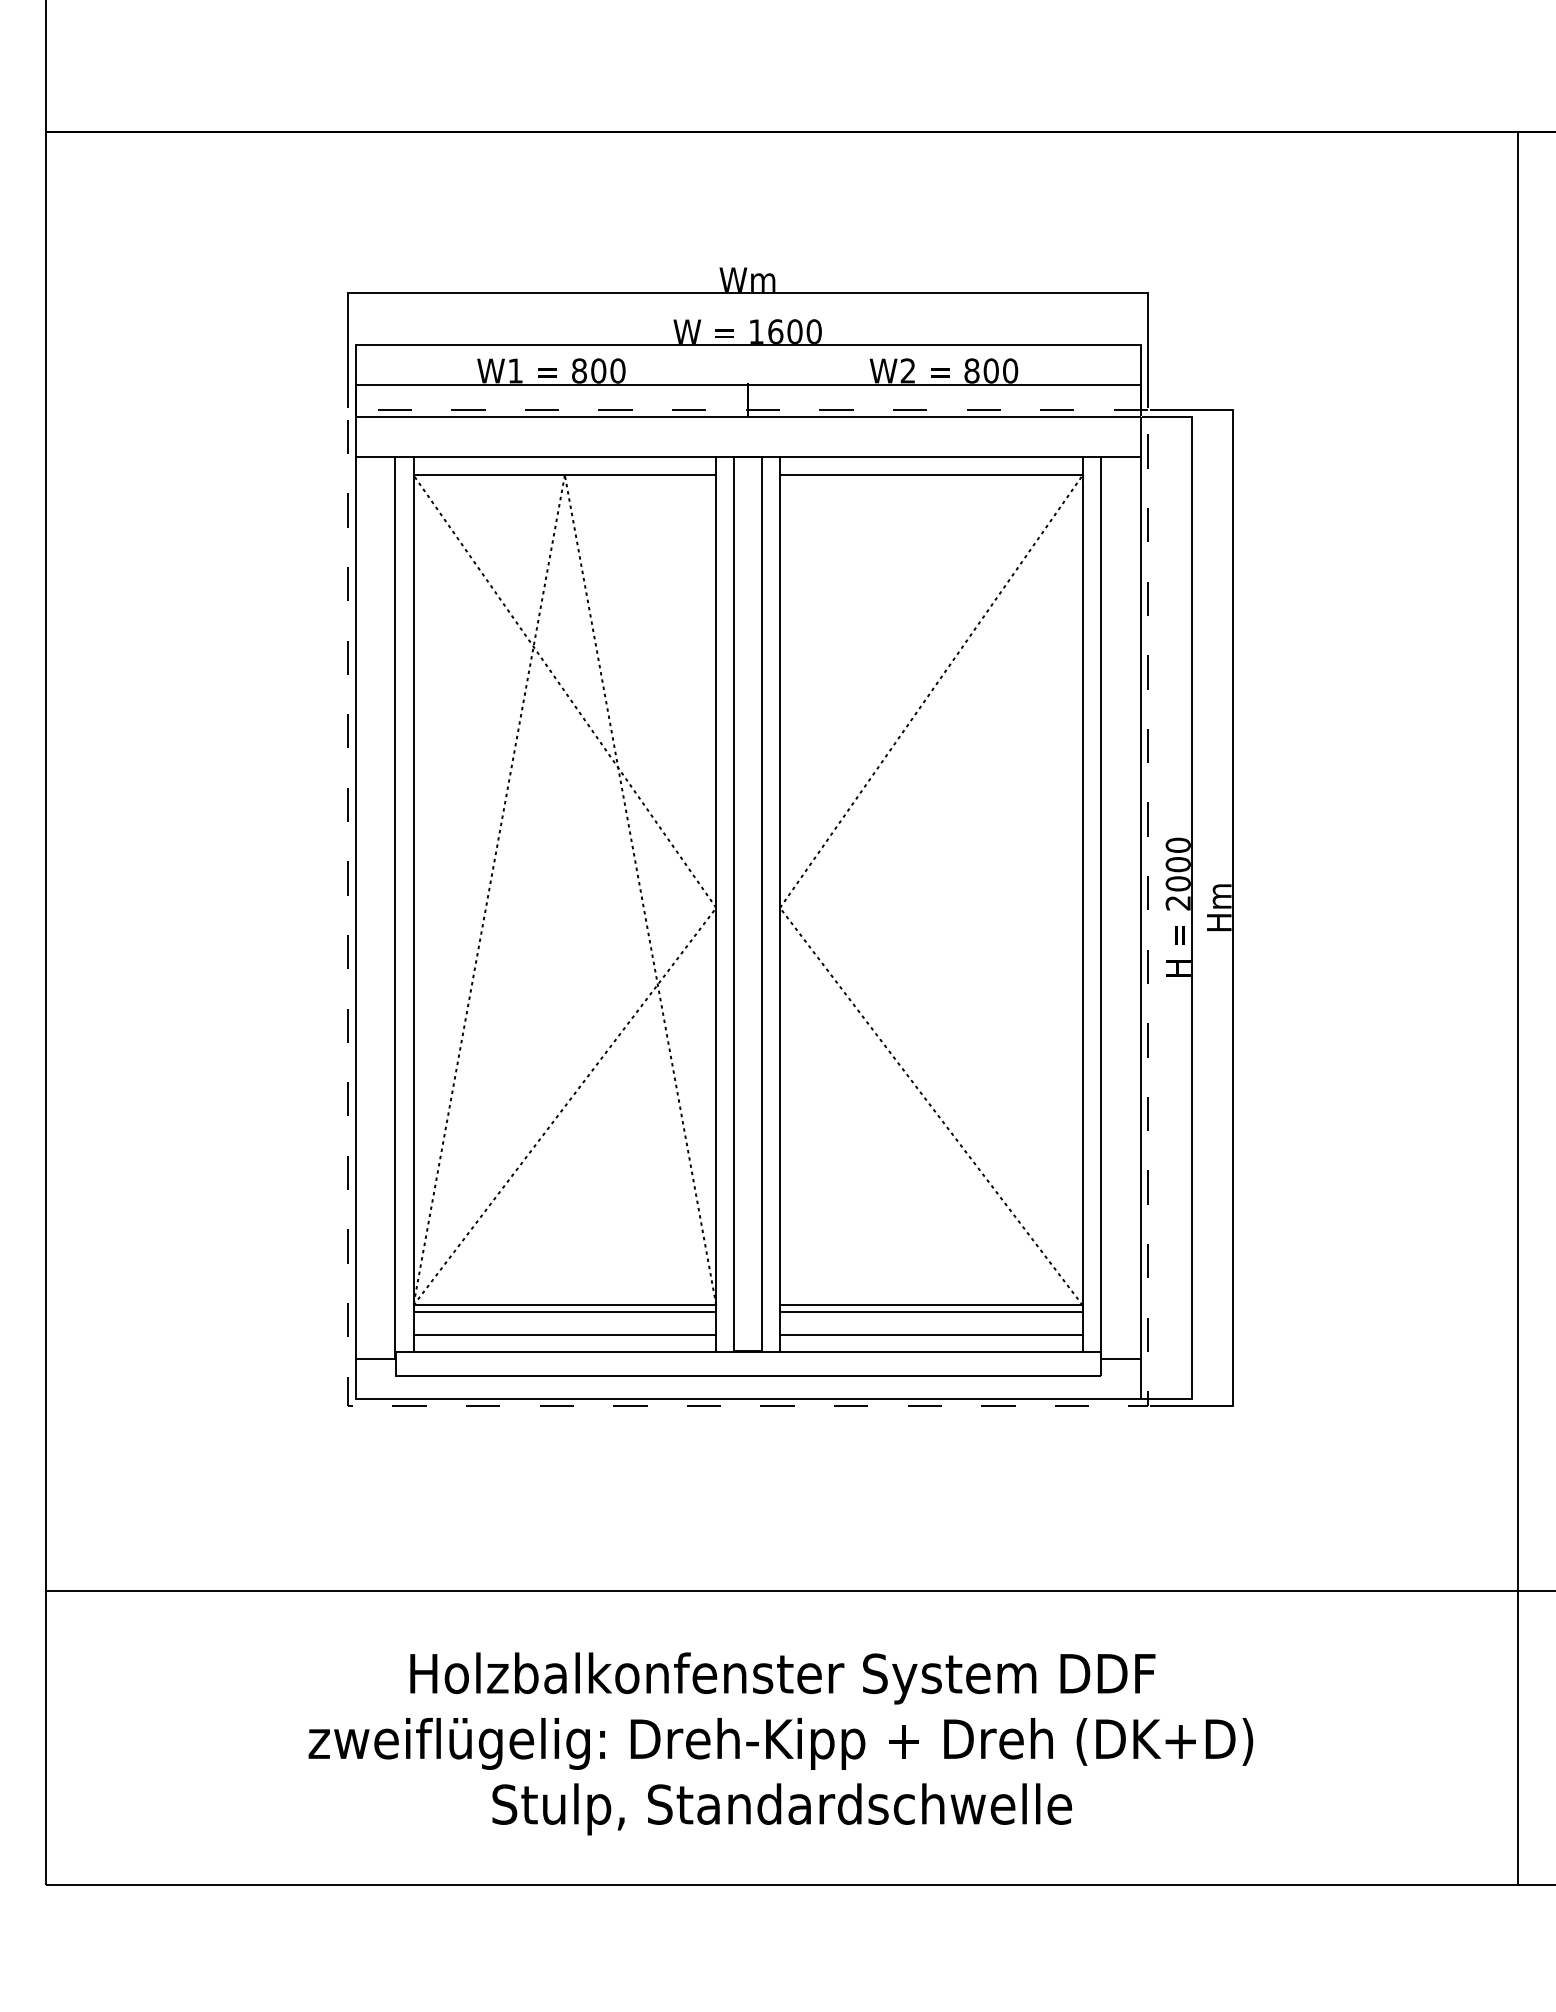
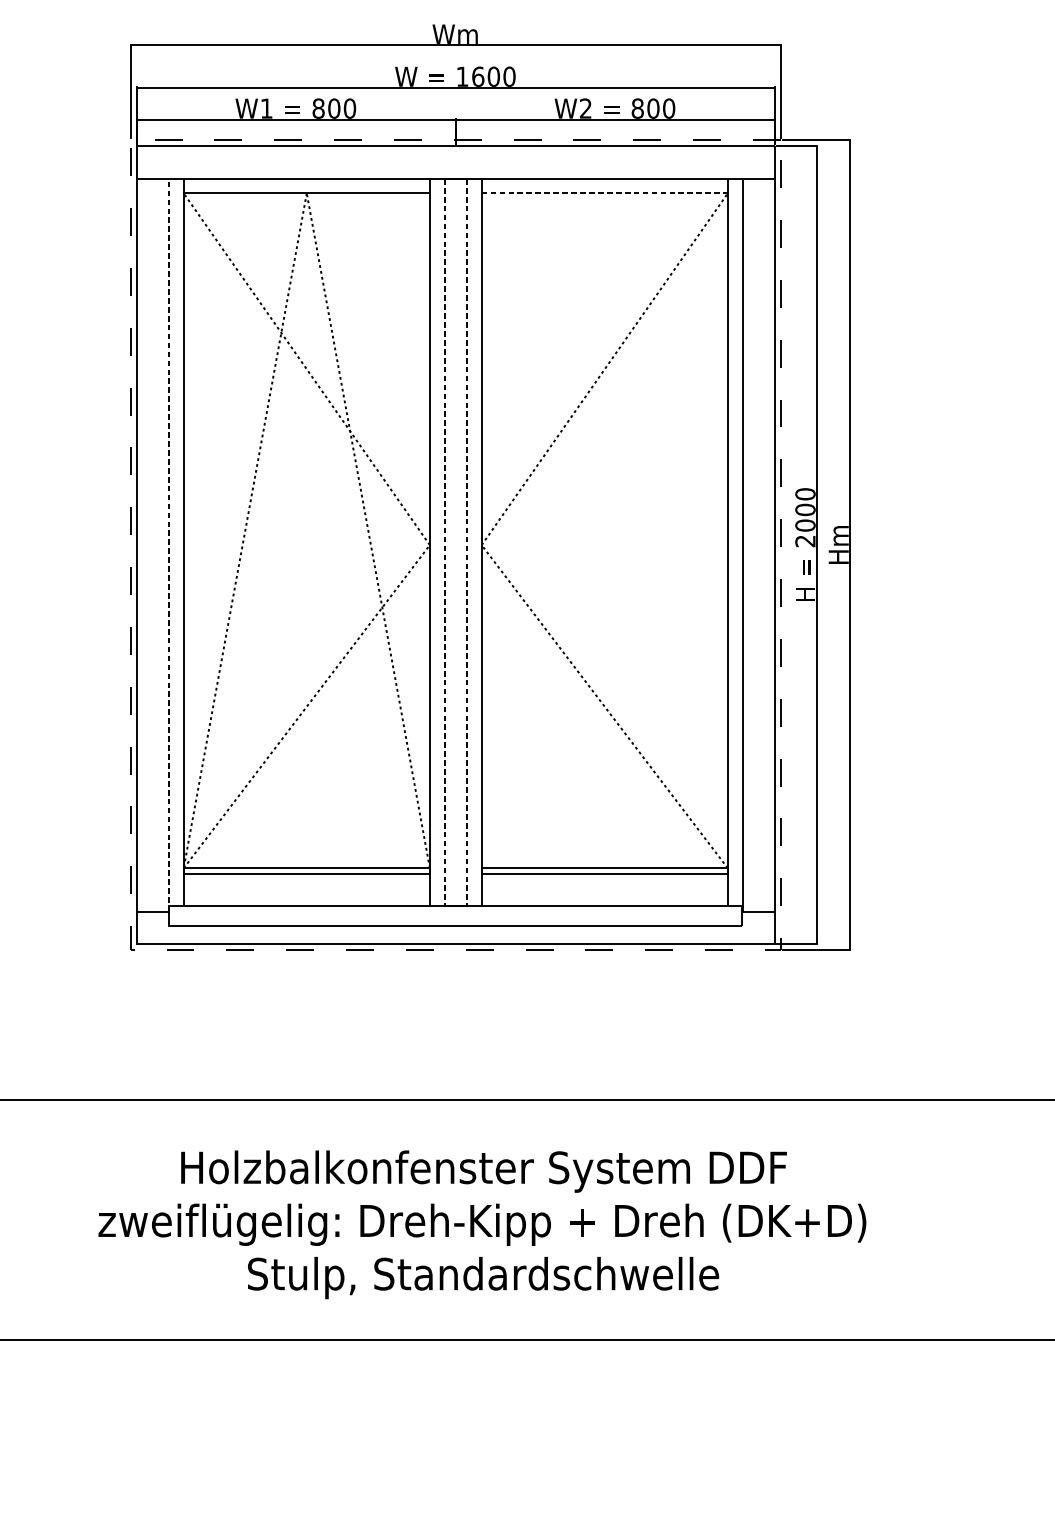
line: (931, 475) -> (604, 193), solid -> dashed
line: (734, 904) -> (444, 542), solid -> dashed
line: (761, 904) -> (466, 542), solid -> dashed
line: (395, 907) -> (169, 544), solid -> dashed
line: (564, 1335) -> (306, 892), removed
line: (931, 1335) -> (604, 892), removed

